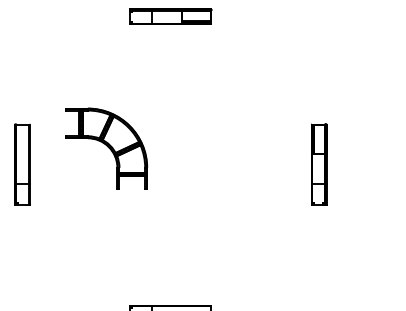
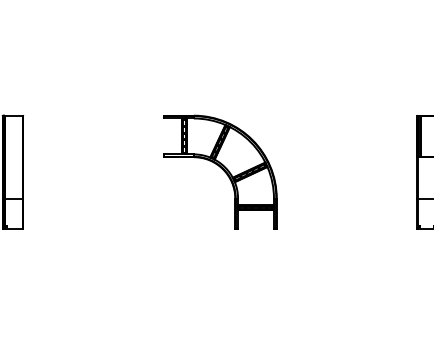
part: (106, 148) -> (219, 171), moved

